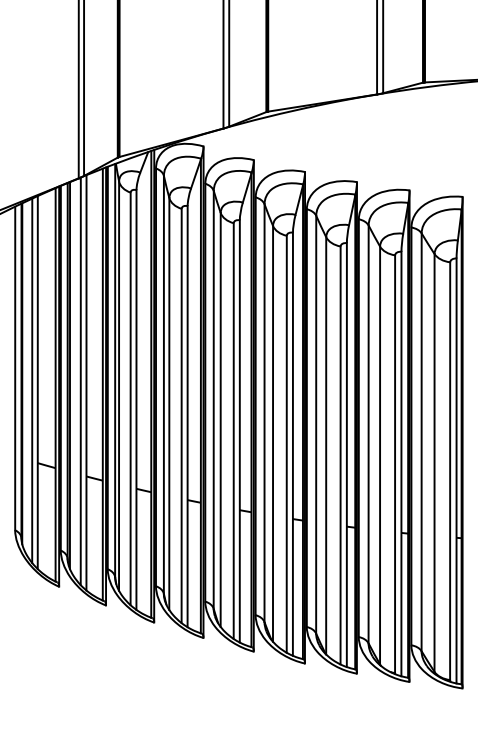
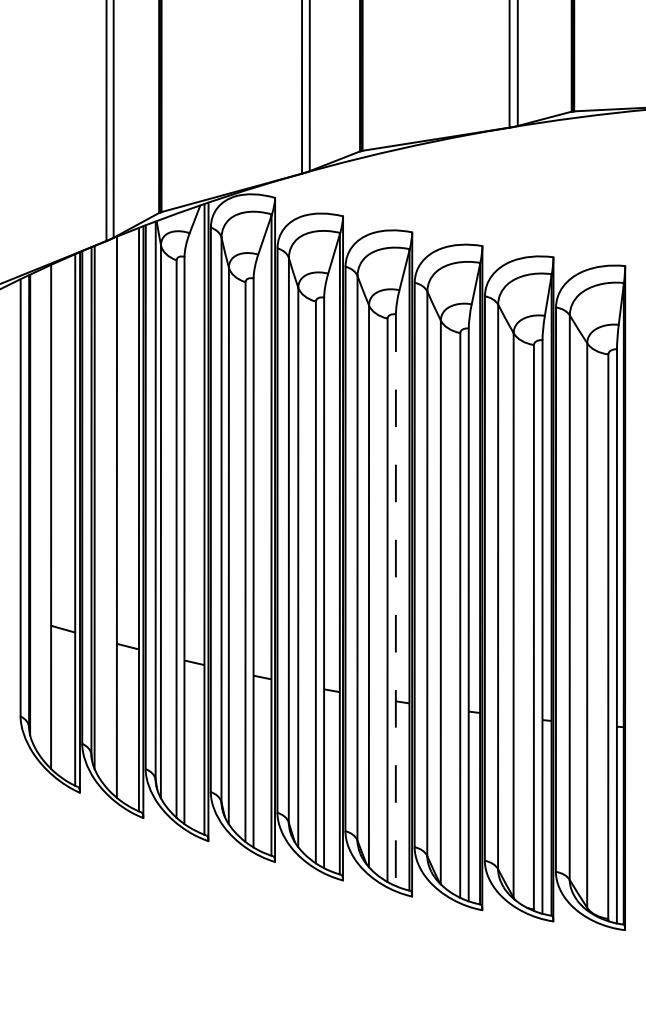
line: (32, 380) -> (43, 514), removed
line: (80, 381) -> (109, 515), removed
line: (292, 444) -> (395, 600), solid -> dashed

